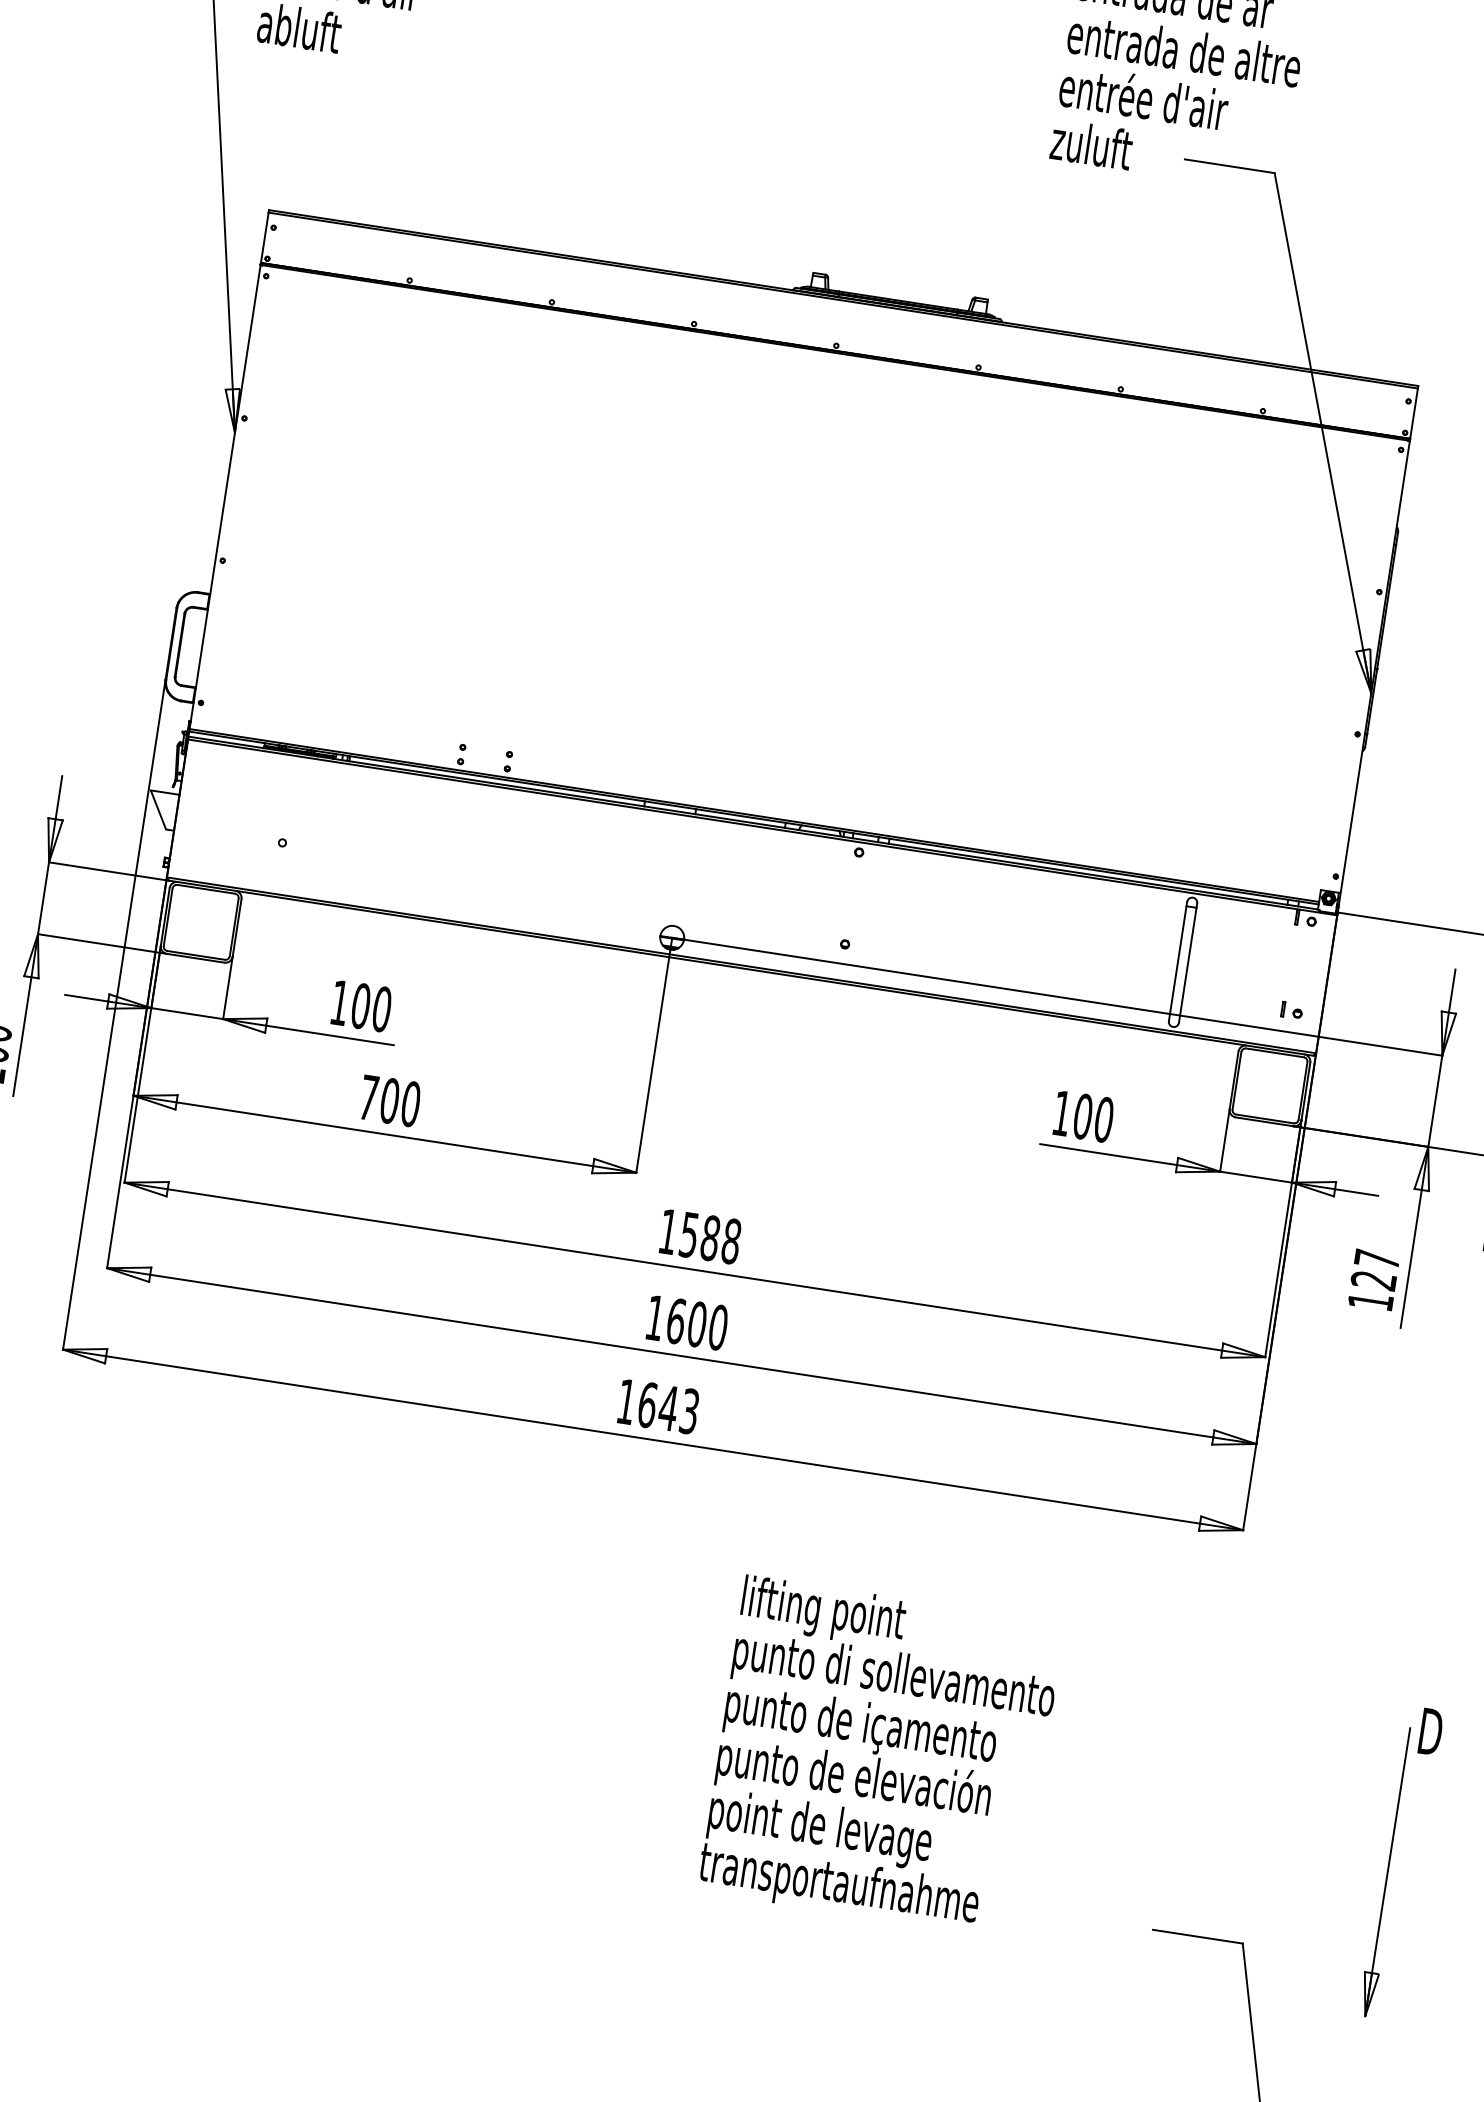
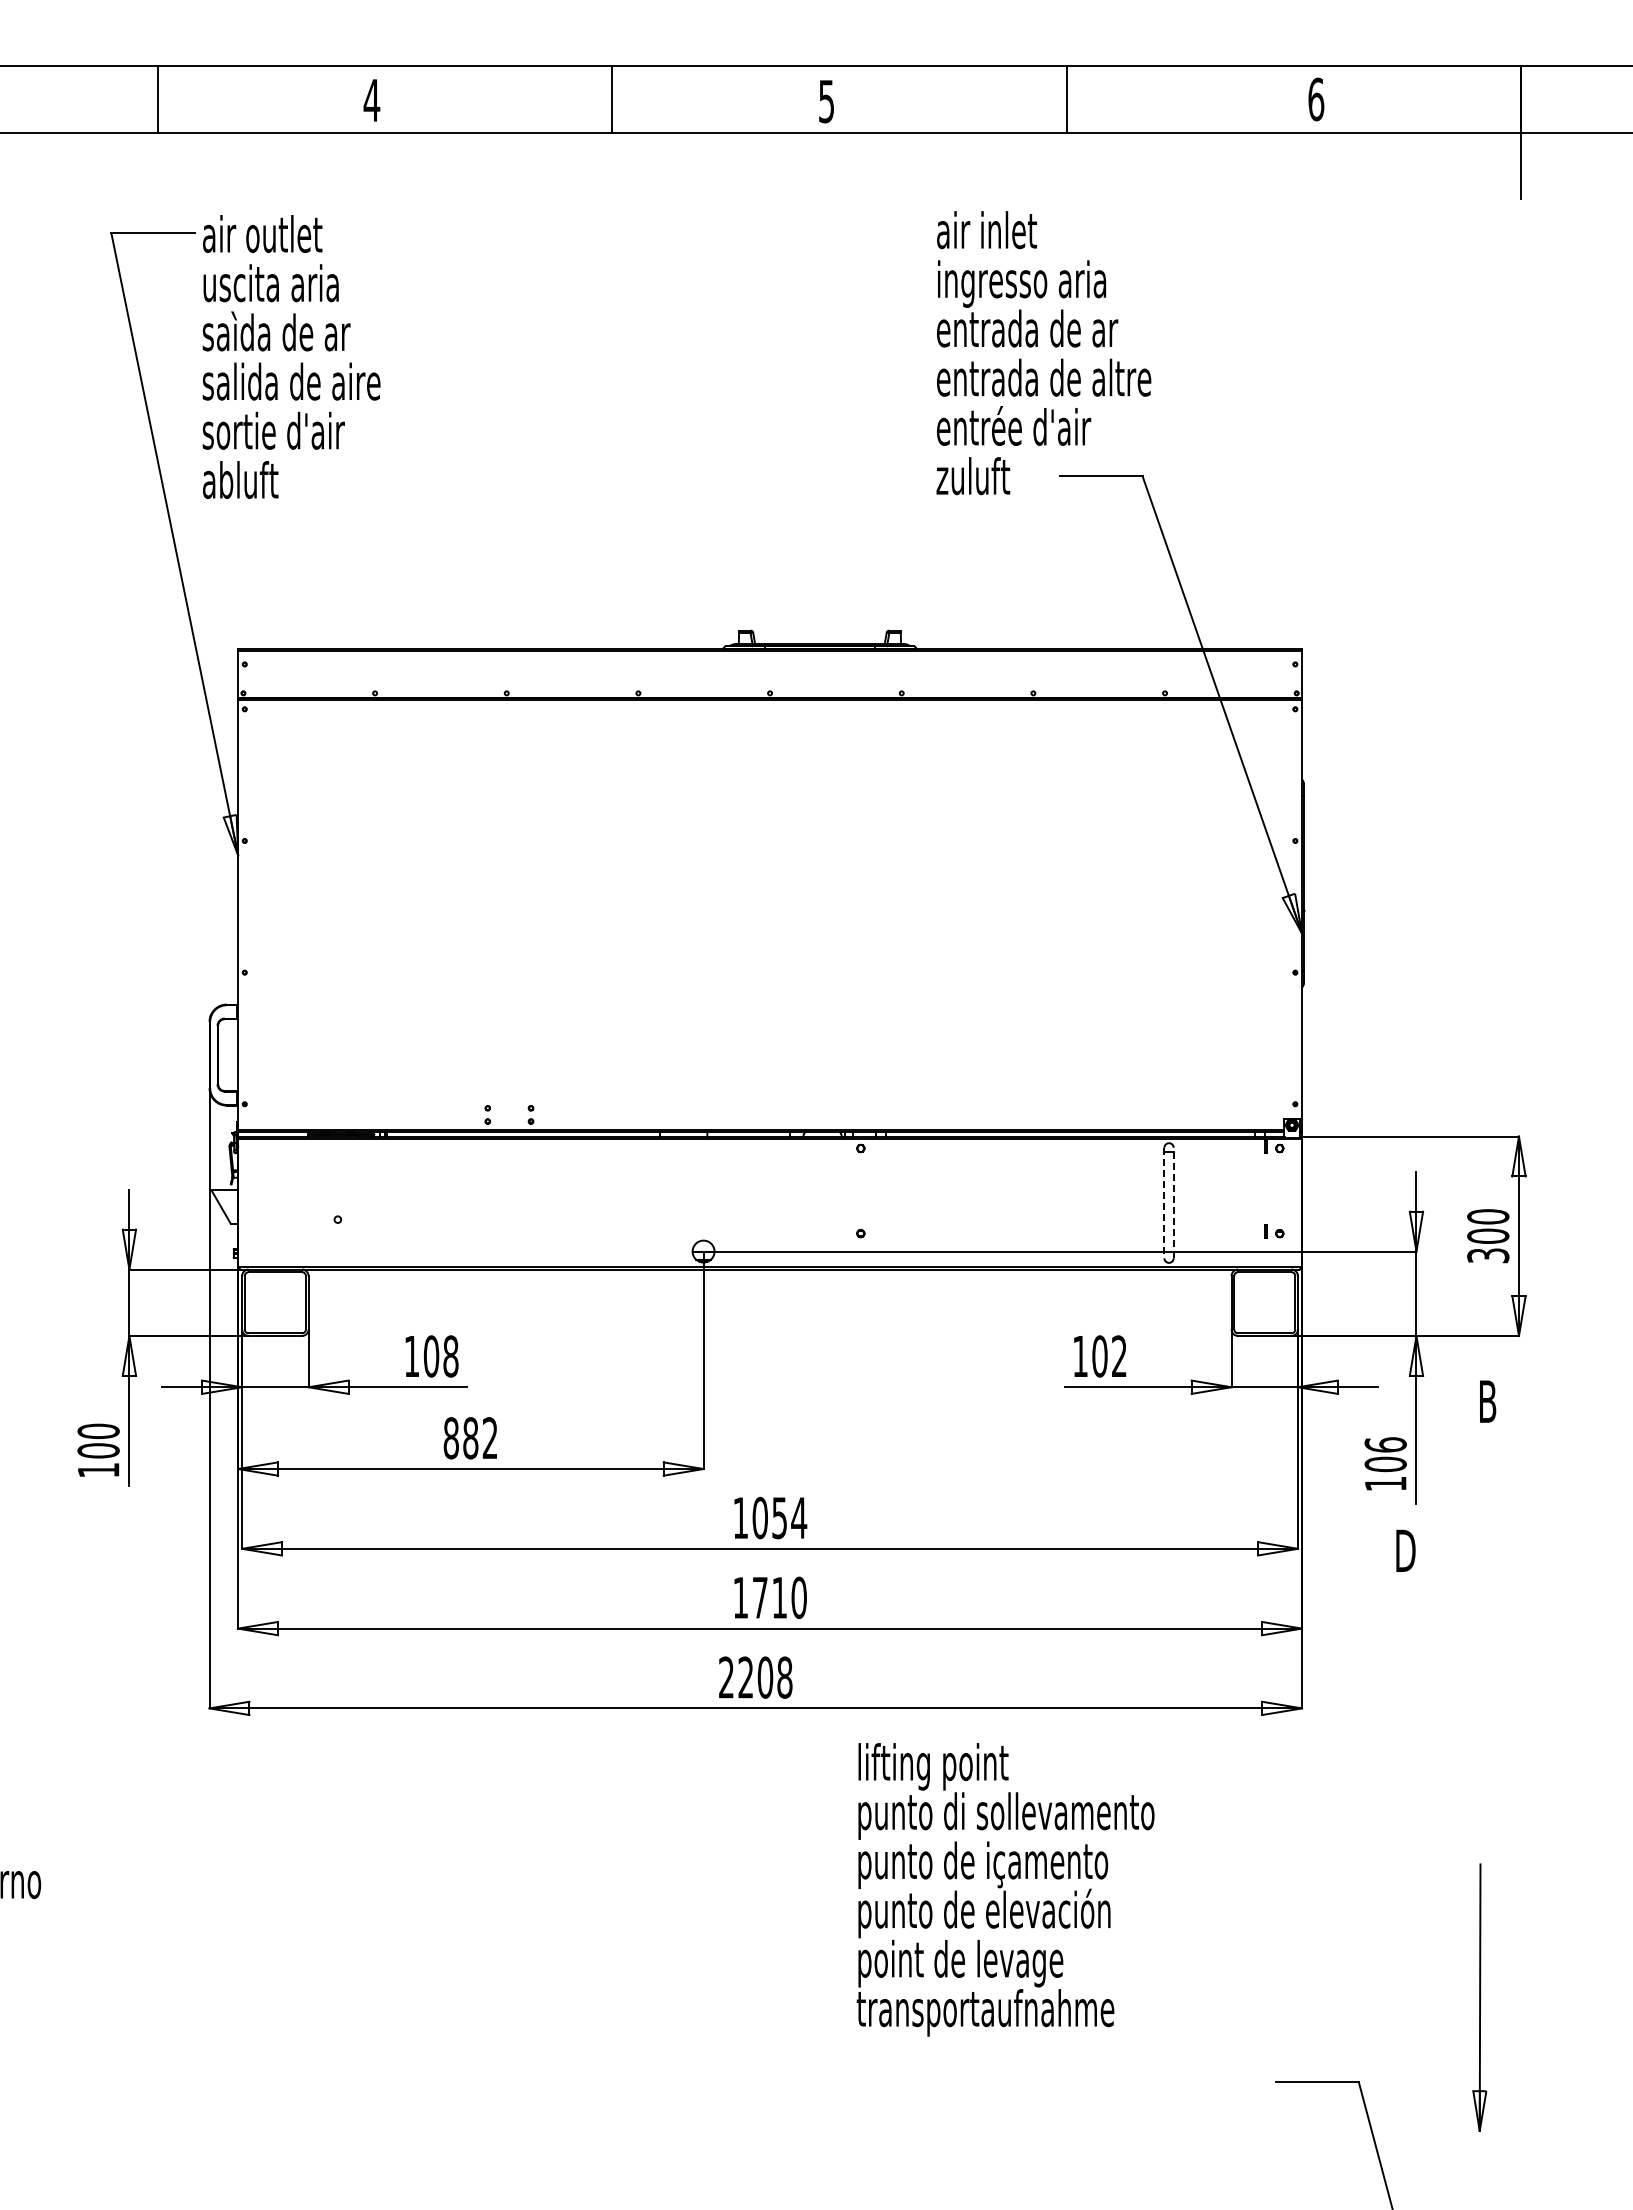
line: (1178, 962) -> (1164, 1203), solid -> dashed
line: (1187, 962) -> (1173, 1202), solid -> dashed
text: (381, 1009) -> (450, 1356), 100 -> 108
text: (389, 1101) -> (470, 1438), 700 -> 882
text: (1104, 1119) -> (1119, 1356), 100 -> 102
text: (710, 1237) -> (779, 1517), 1588 -> 1054
text: (1375, 1269) -> (1385, 1454), 127 -> 106
text: (686, 1322) -> (769, 1597), 1600 -> 1710
text: (657, 1406) -> (755, 1677), 1643 -> 2208
text: (1430, 1731) -> (1405, 1550), moved
text: (880, 1756) -> (1005, 1889), moved

